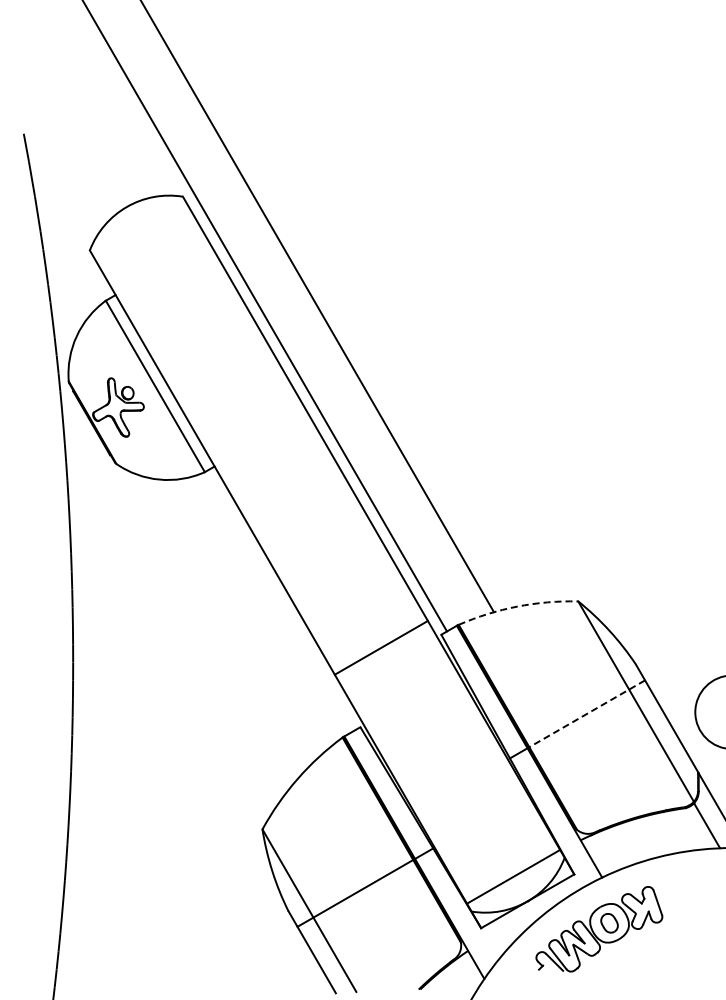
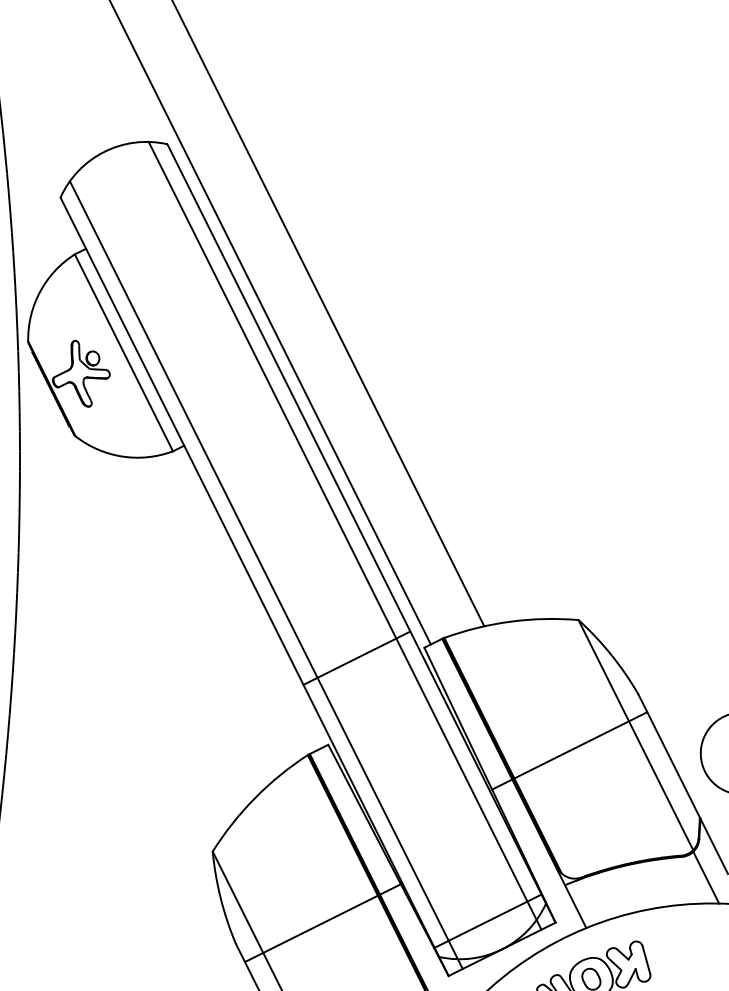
line: (364, 538) -> (345, 535), added
line: (295, 578) -> (266, 575), added
arc: (517, 606) -> (510, 621), dashed -> solid
line: (586, 714) -> (579, 746), dashed -> solid

